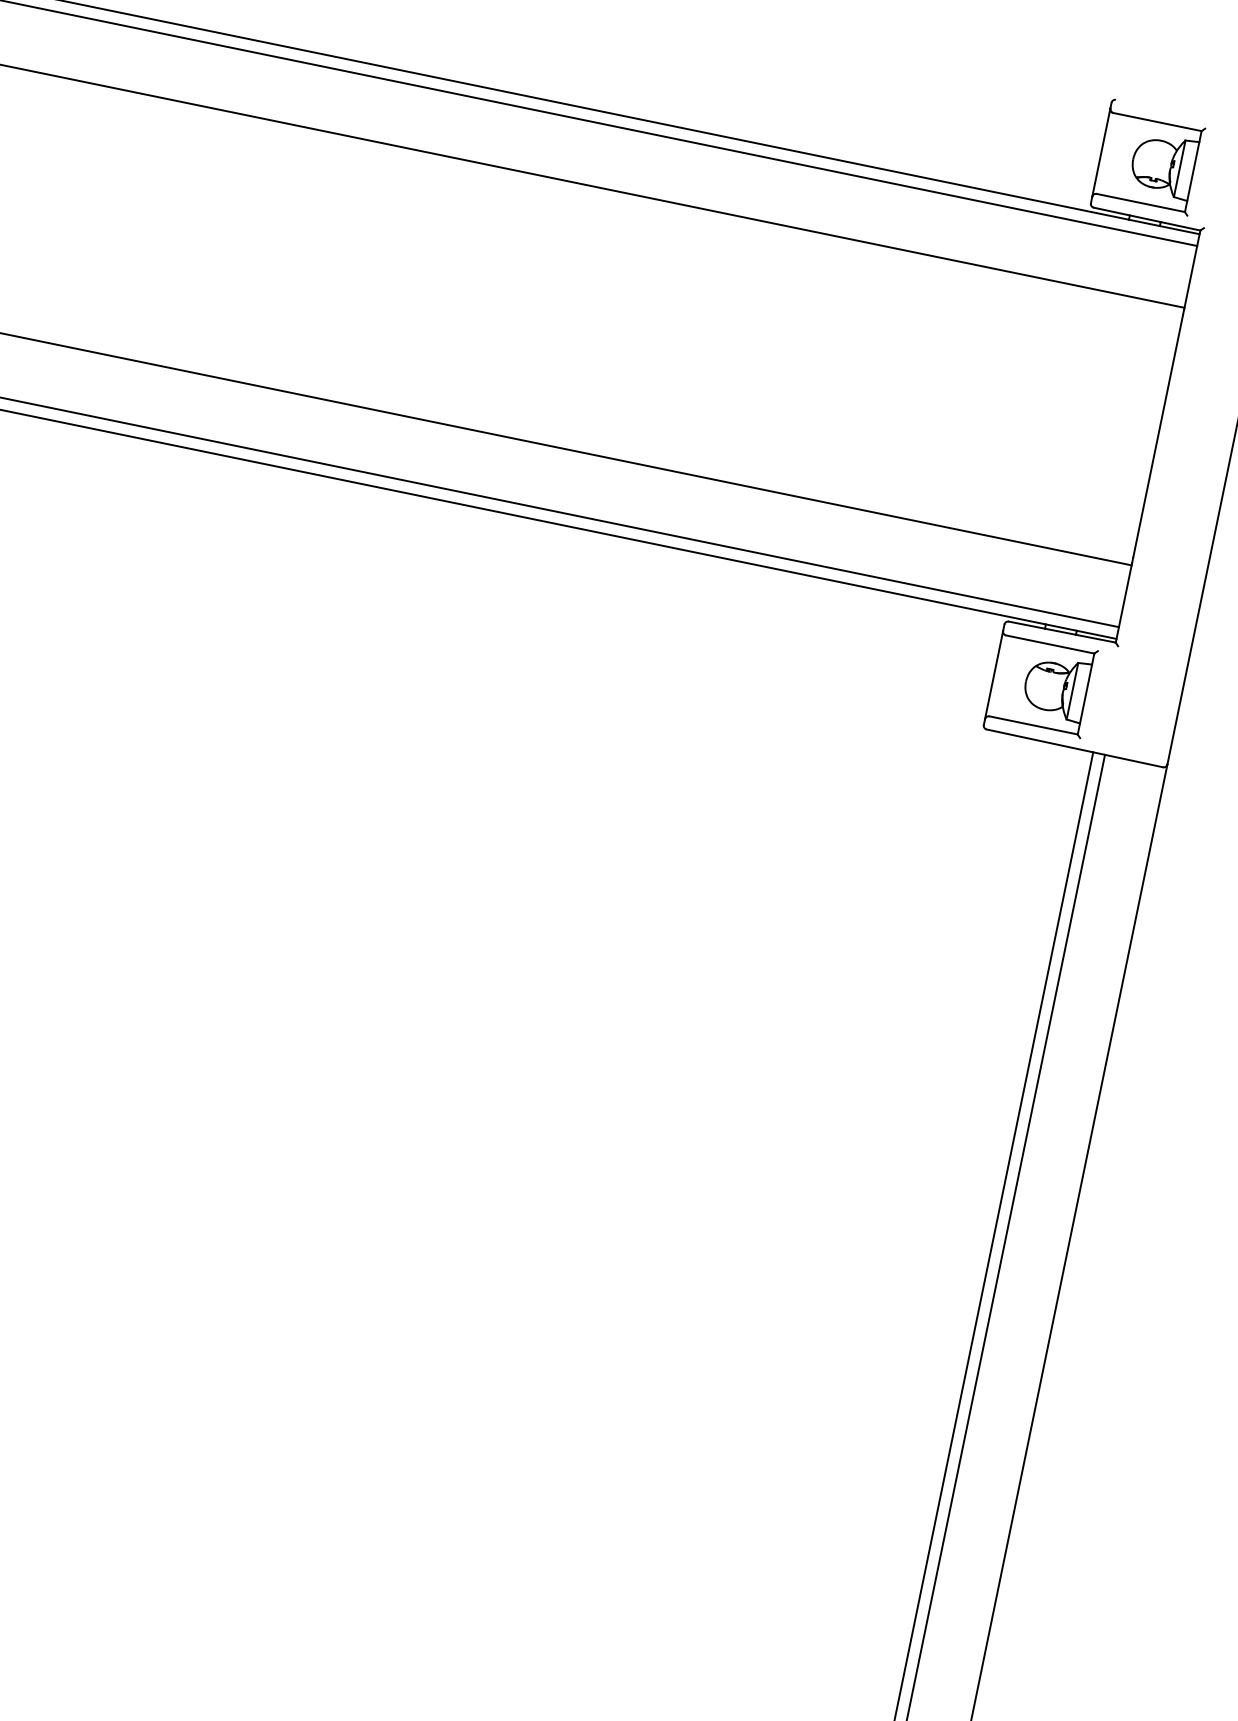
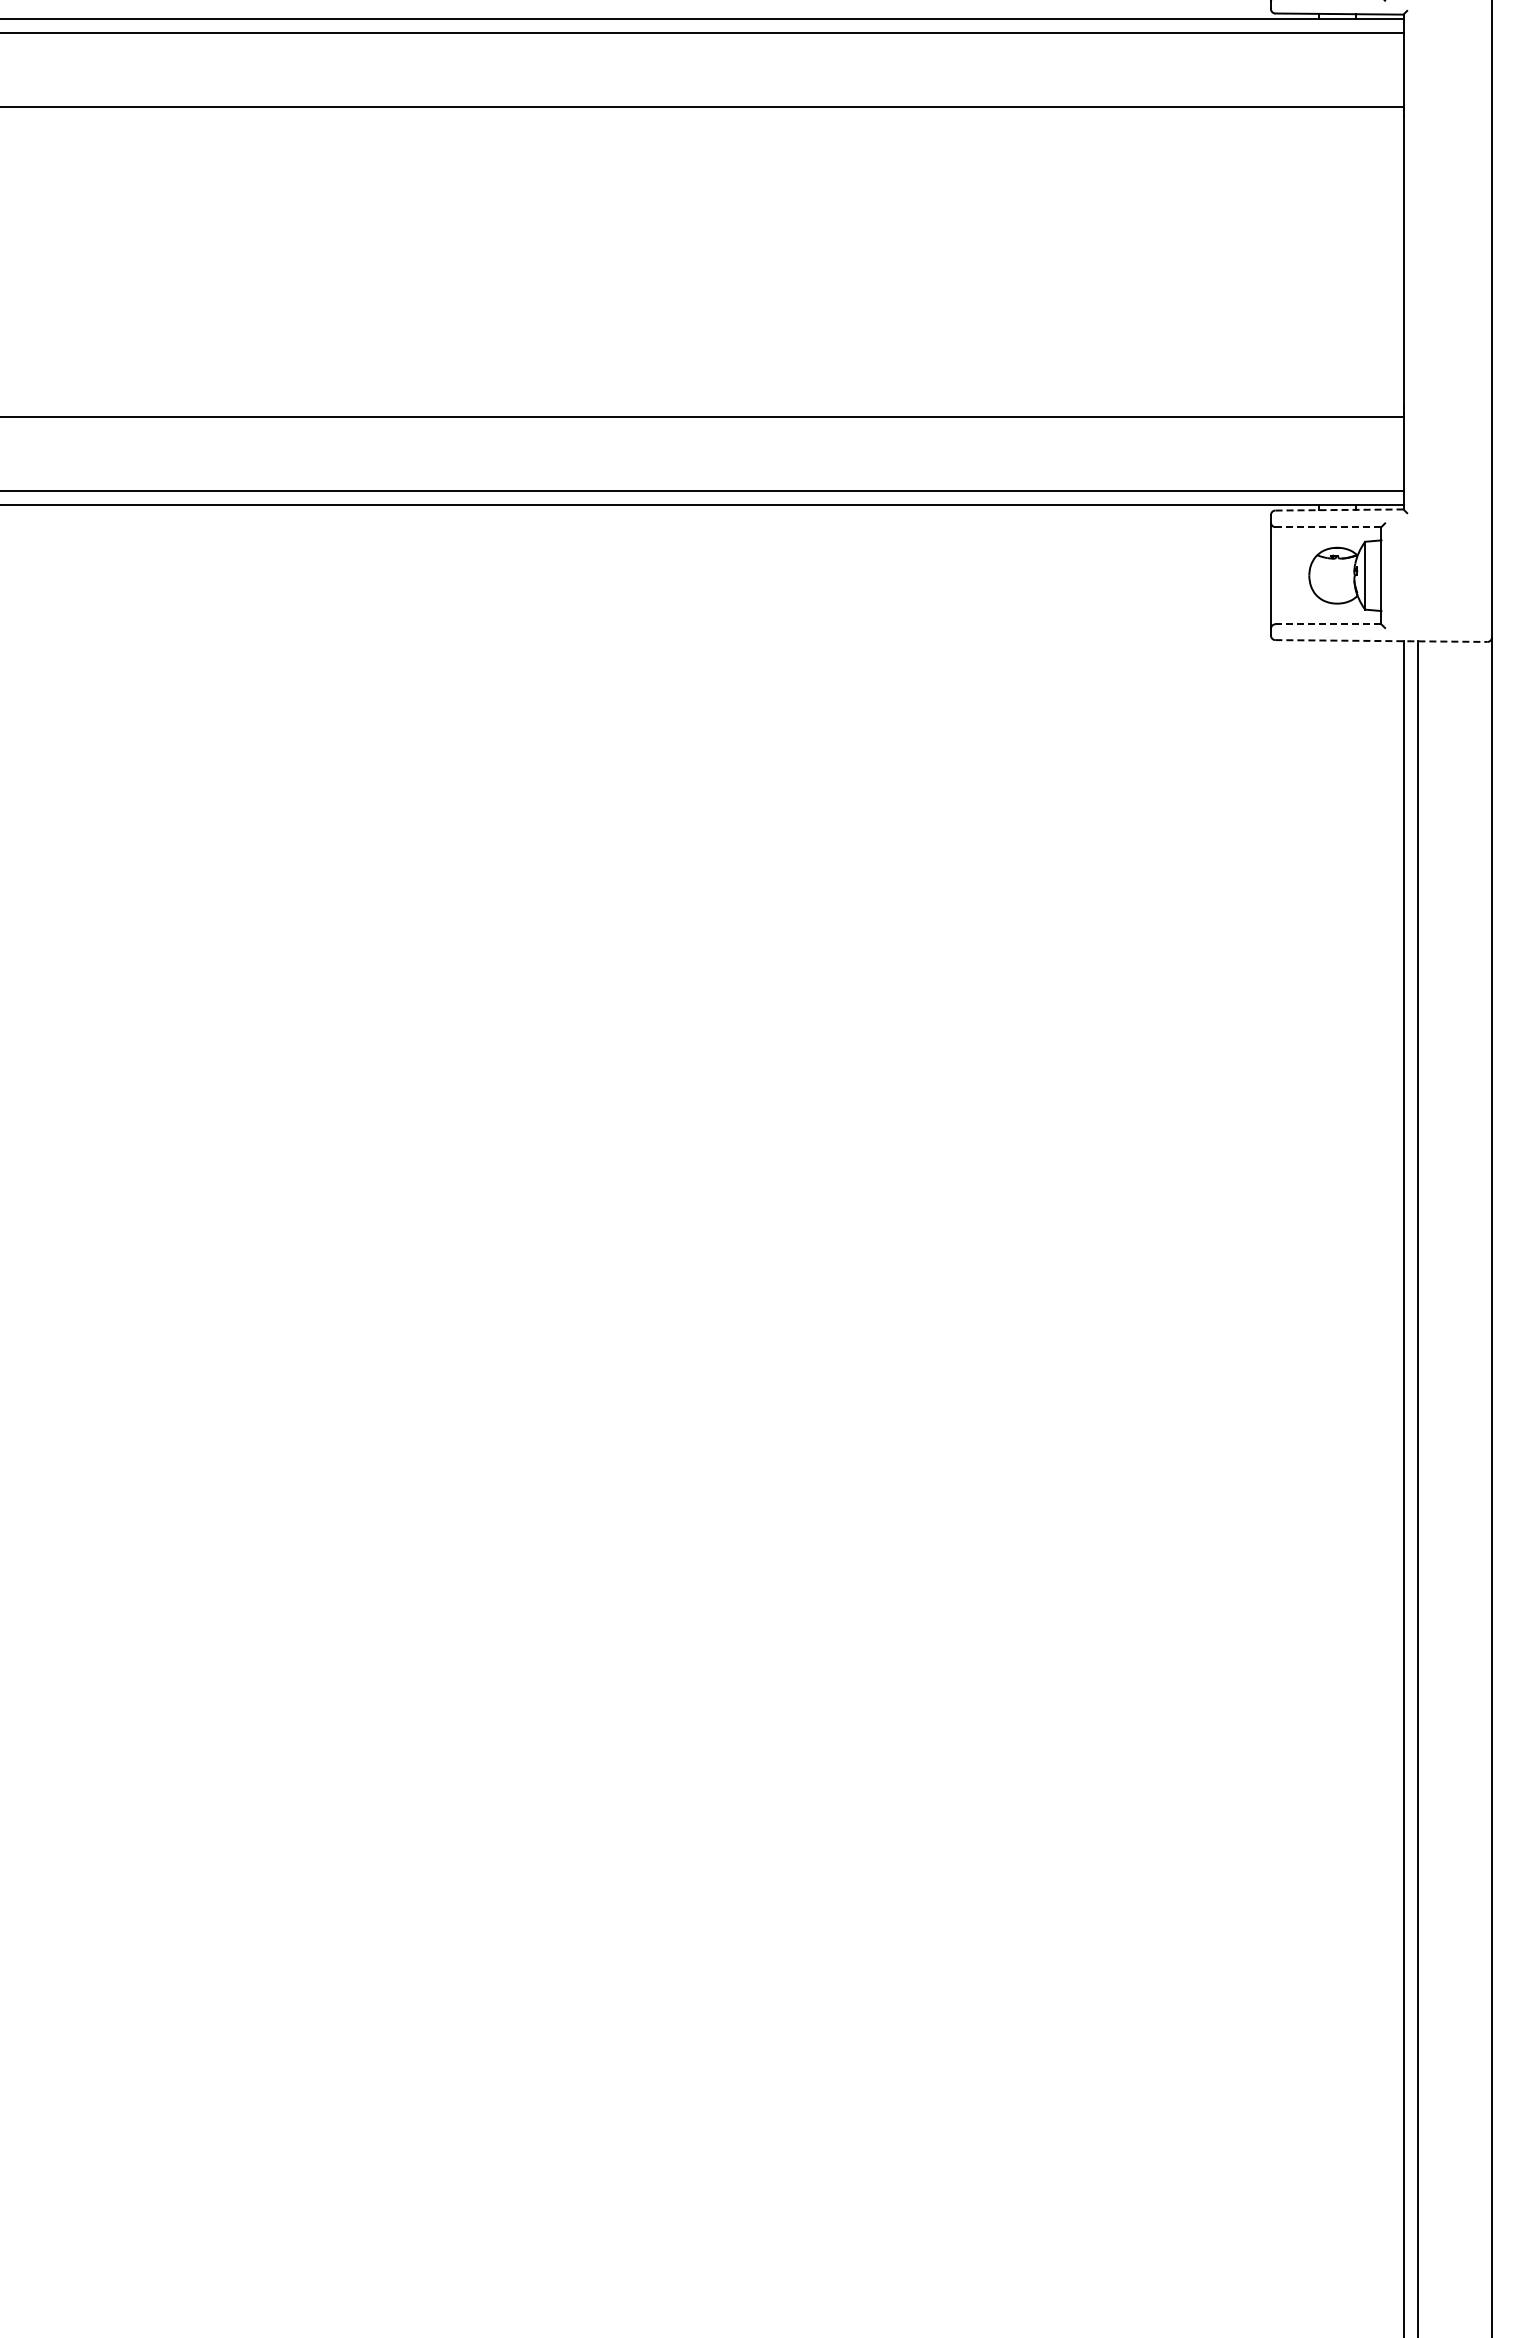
line: (1061, 632) -> (1338, 510), solid -> dashed
line: (1050, 644) -> (1328, 527), solid -> dashed
line: (1032, 725) -> (1327, 624), solid -> dashed
line: (1074, 748) -> (1381, 641), solid -> dashed

